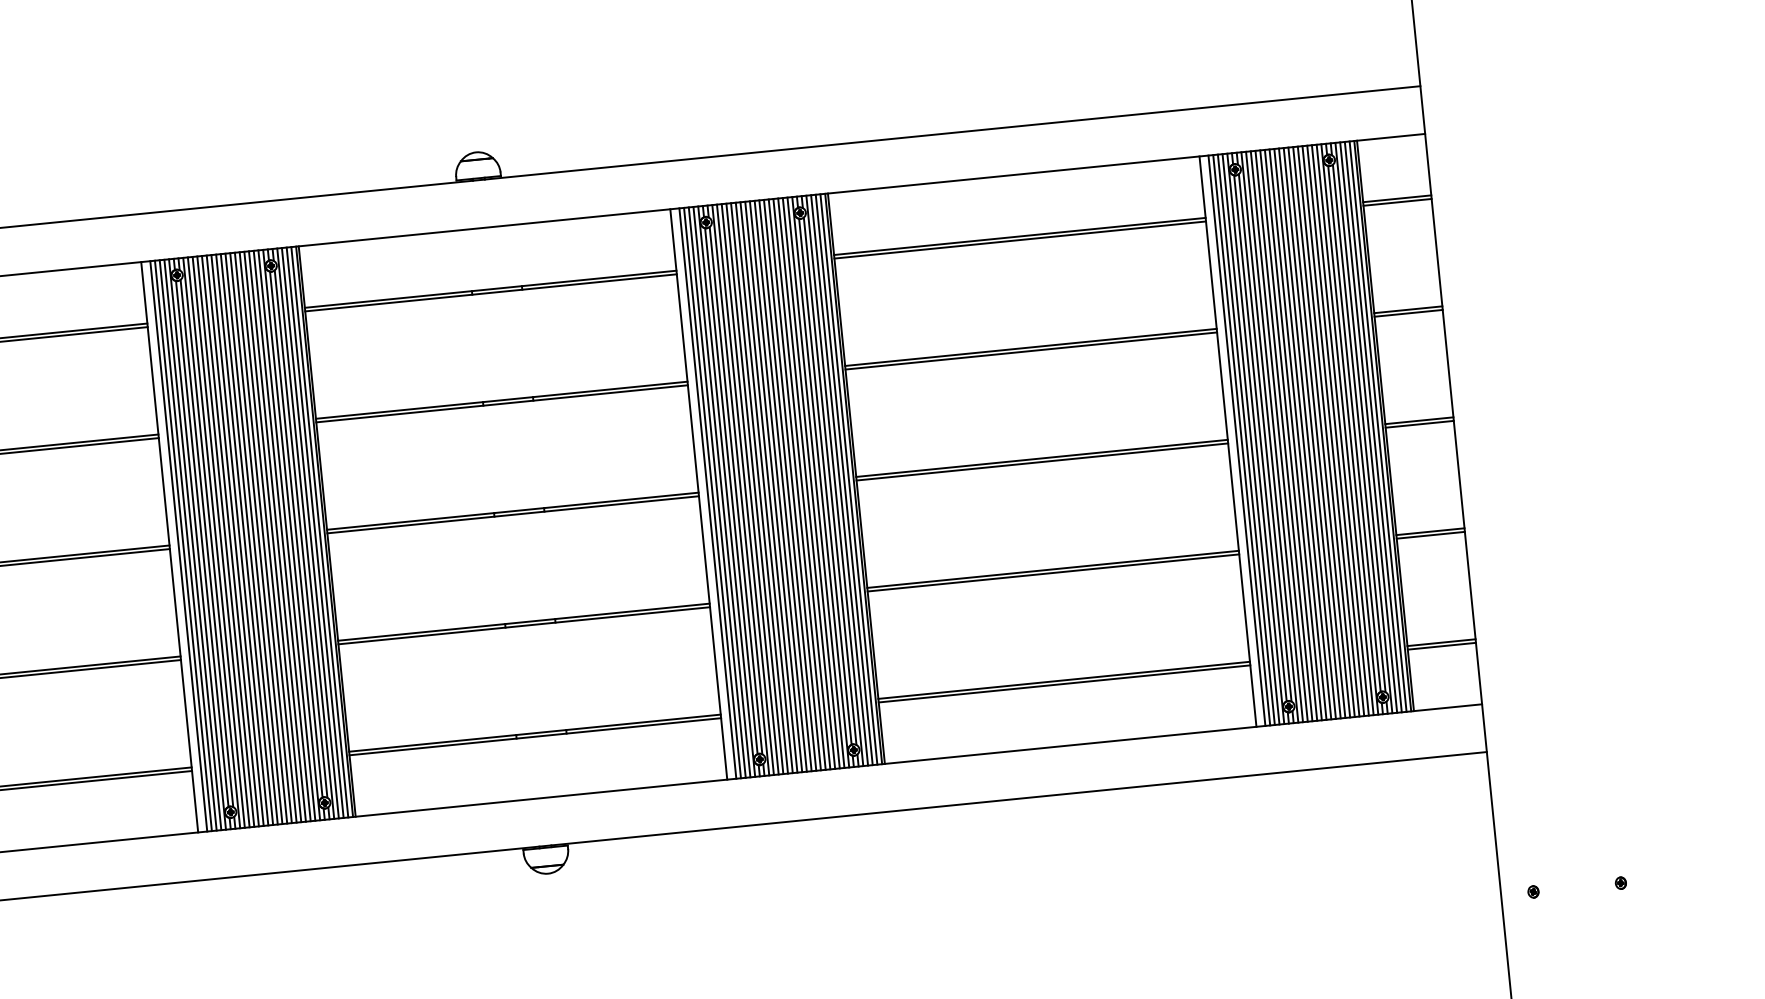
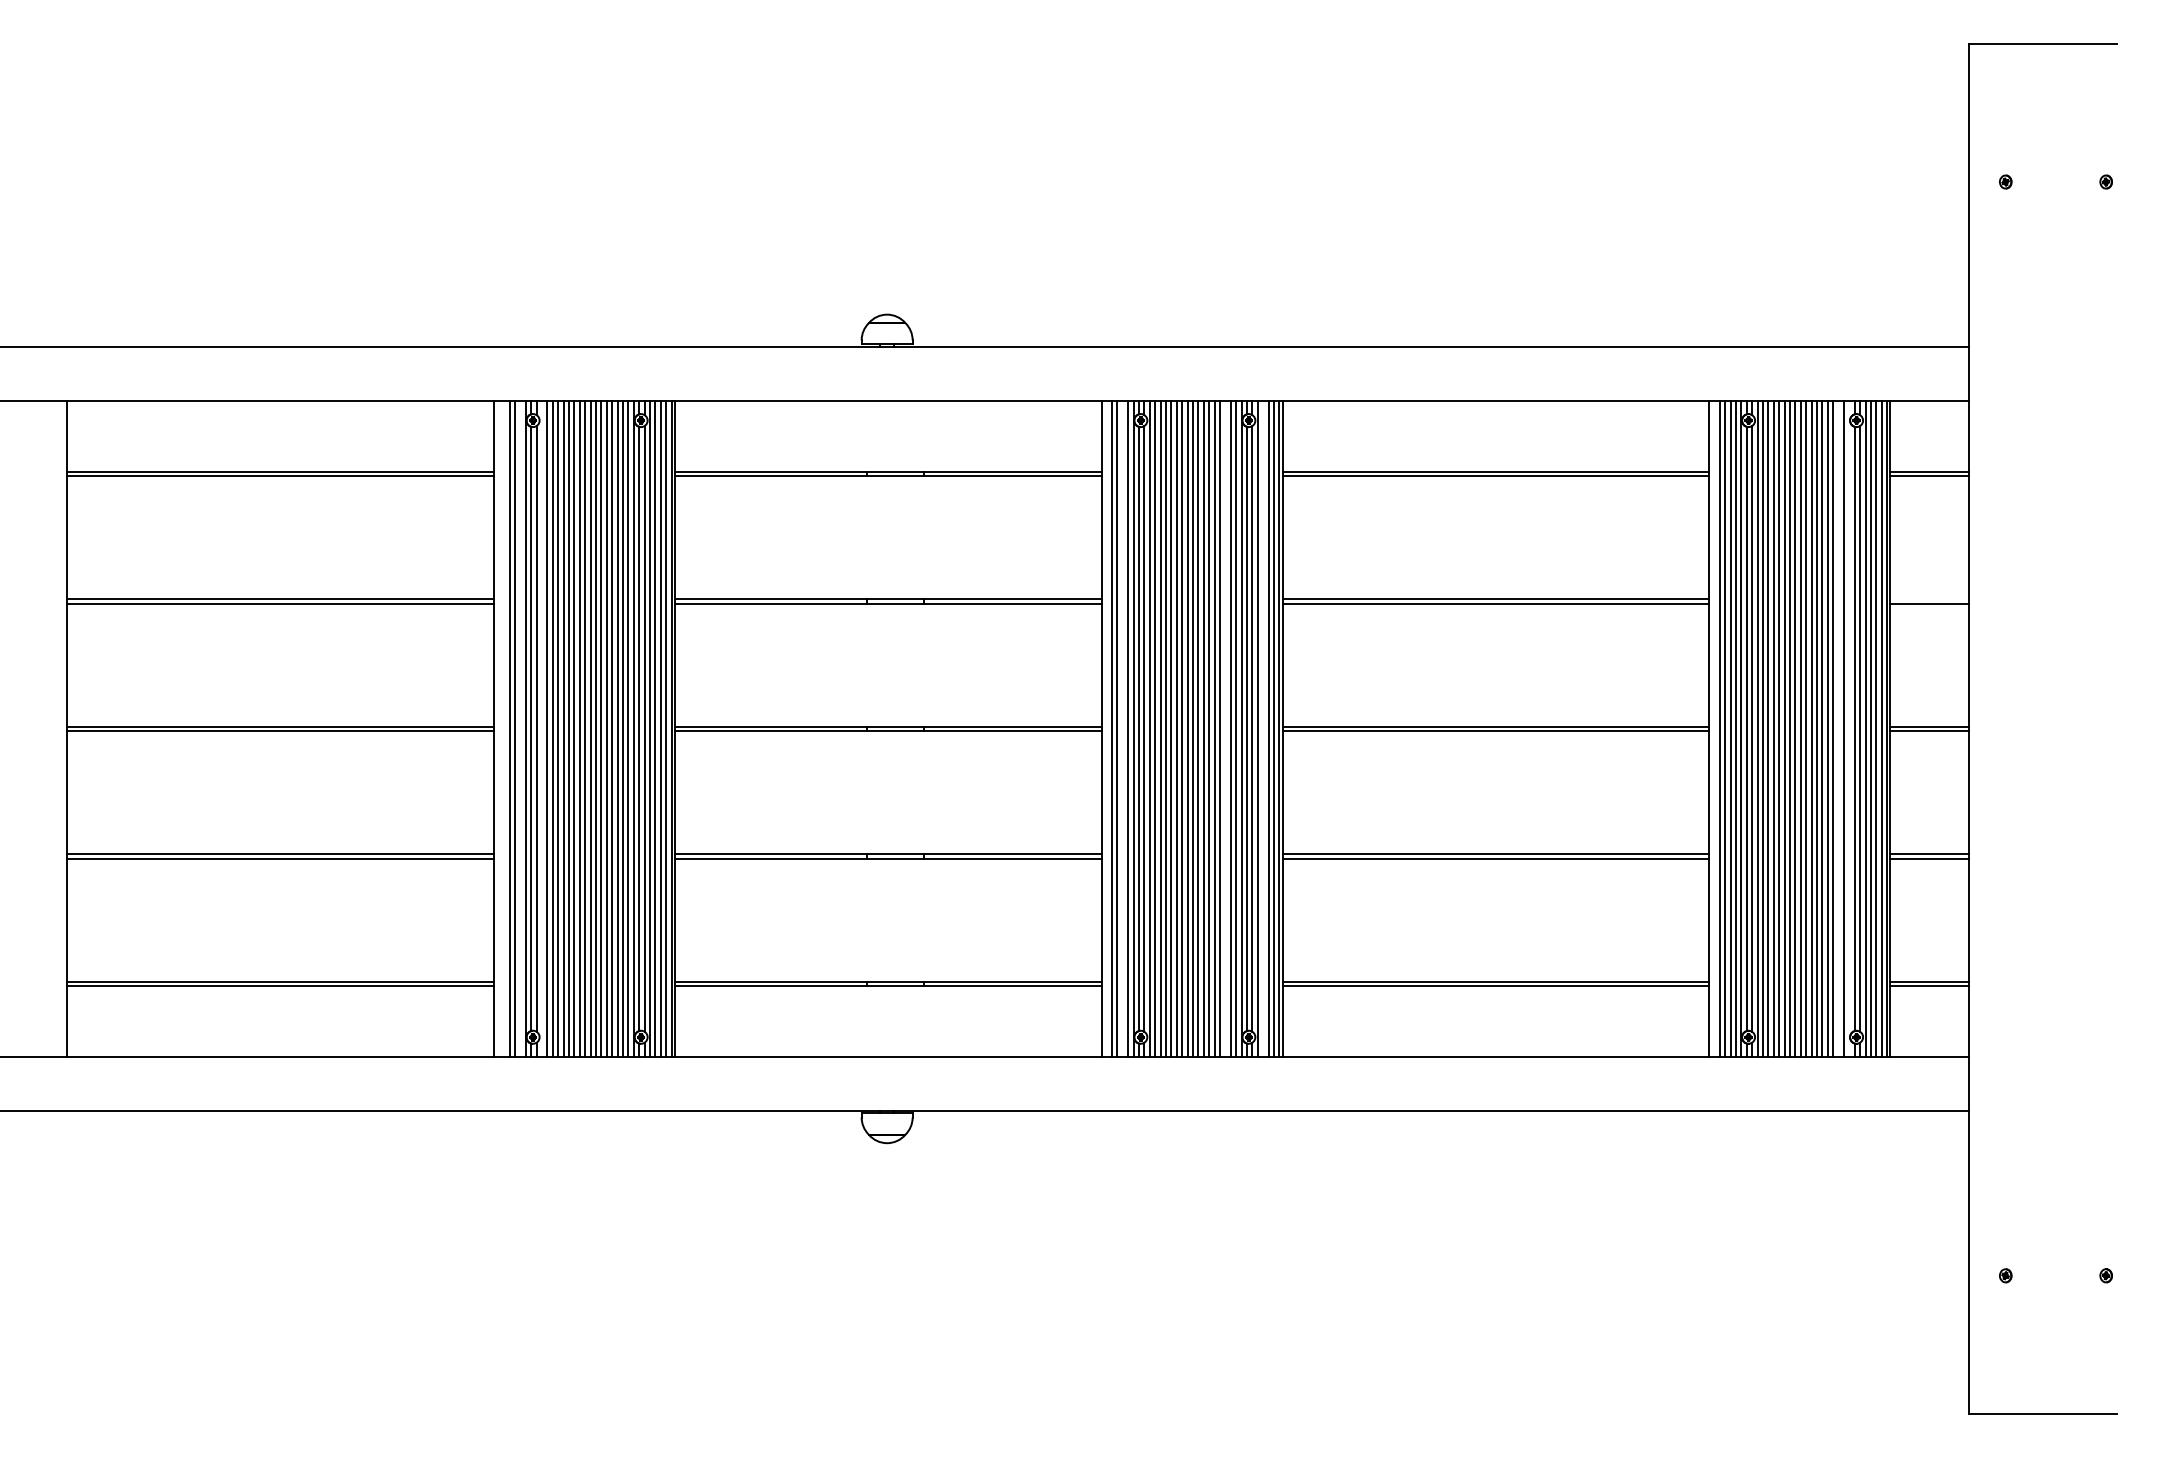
line: (1408, 309) -> (1929, 599), removed
line: (1349, 429) -> (1849, 728), removed
line: (1340, 430) -> (1838, 728), removed
line: (839, 479) -> (1263, 728), removed
line: (806, 483) -> (1225, 728), removed
line: (717, 492) -> (1122, 728), removed
line: (212, 542) -> (542, 728), removed
line: (192, 544) -> (520, 728), removed
line: (178, 545) -> (504, 728), removed

